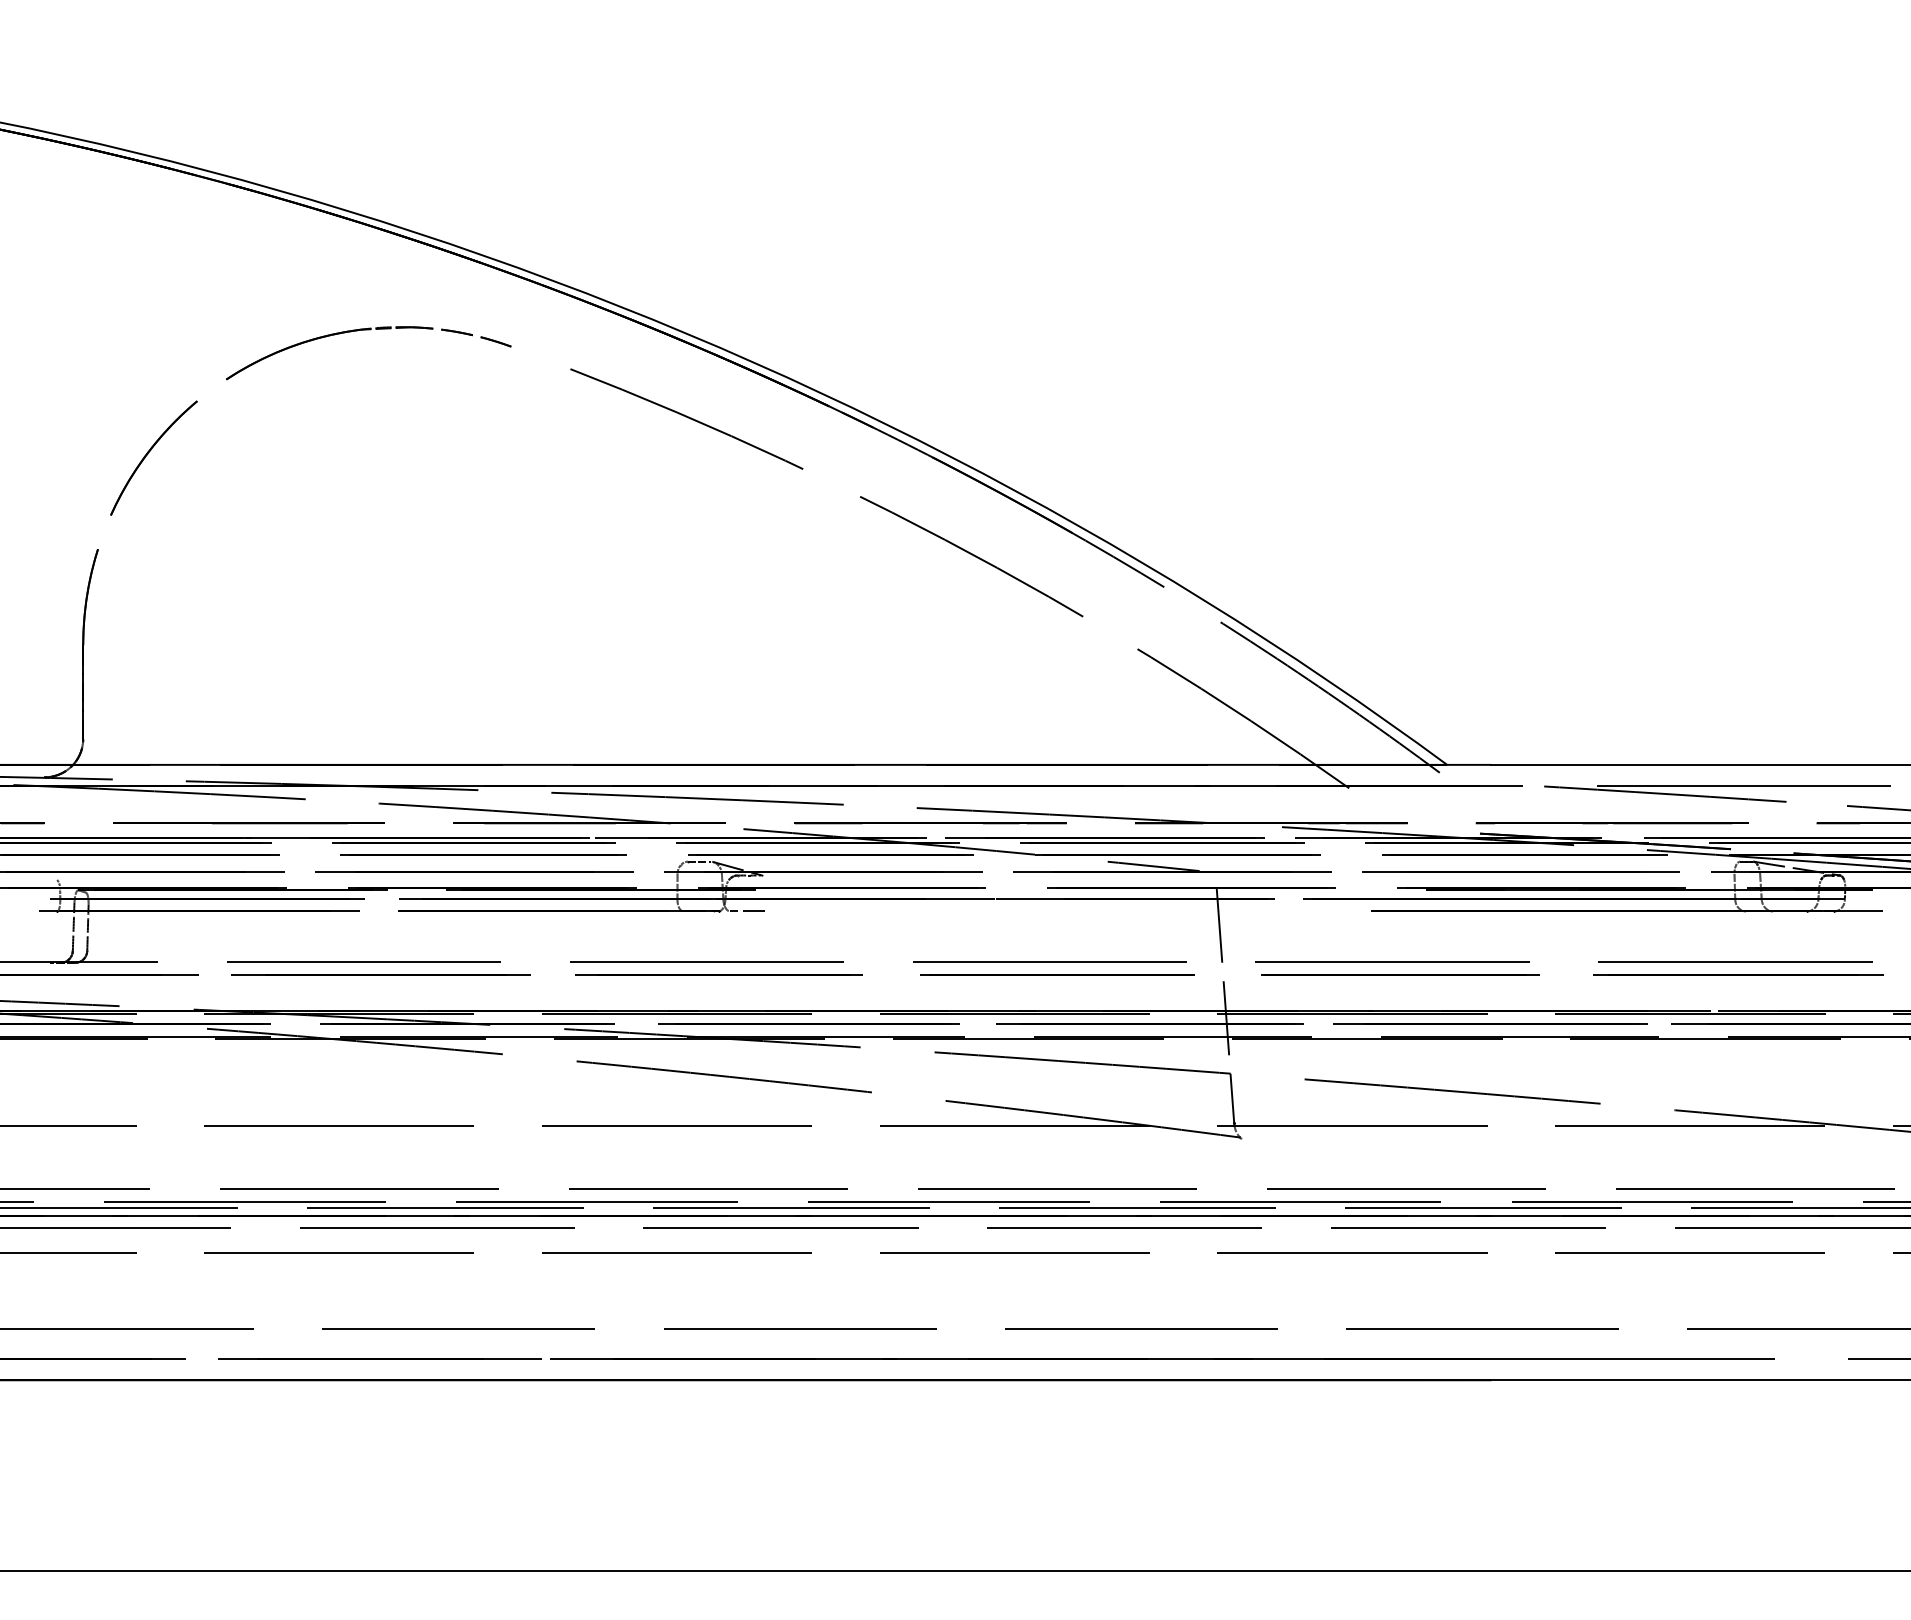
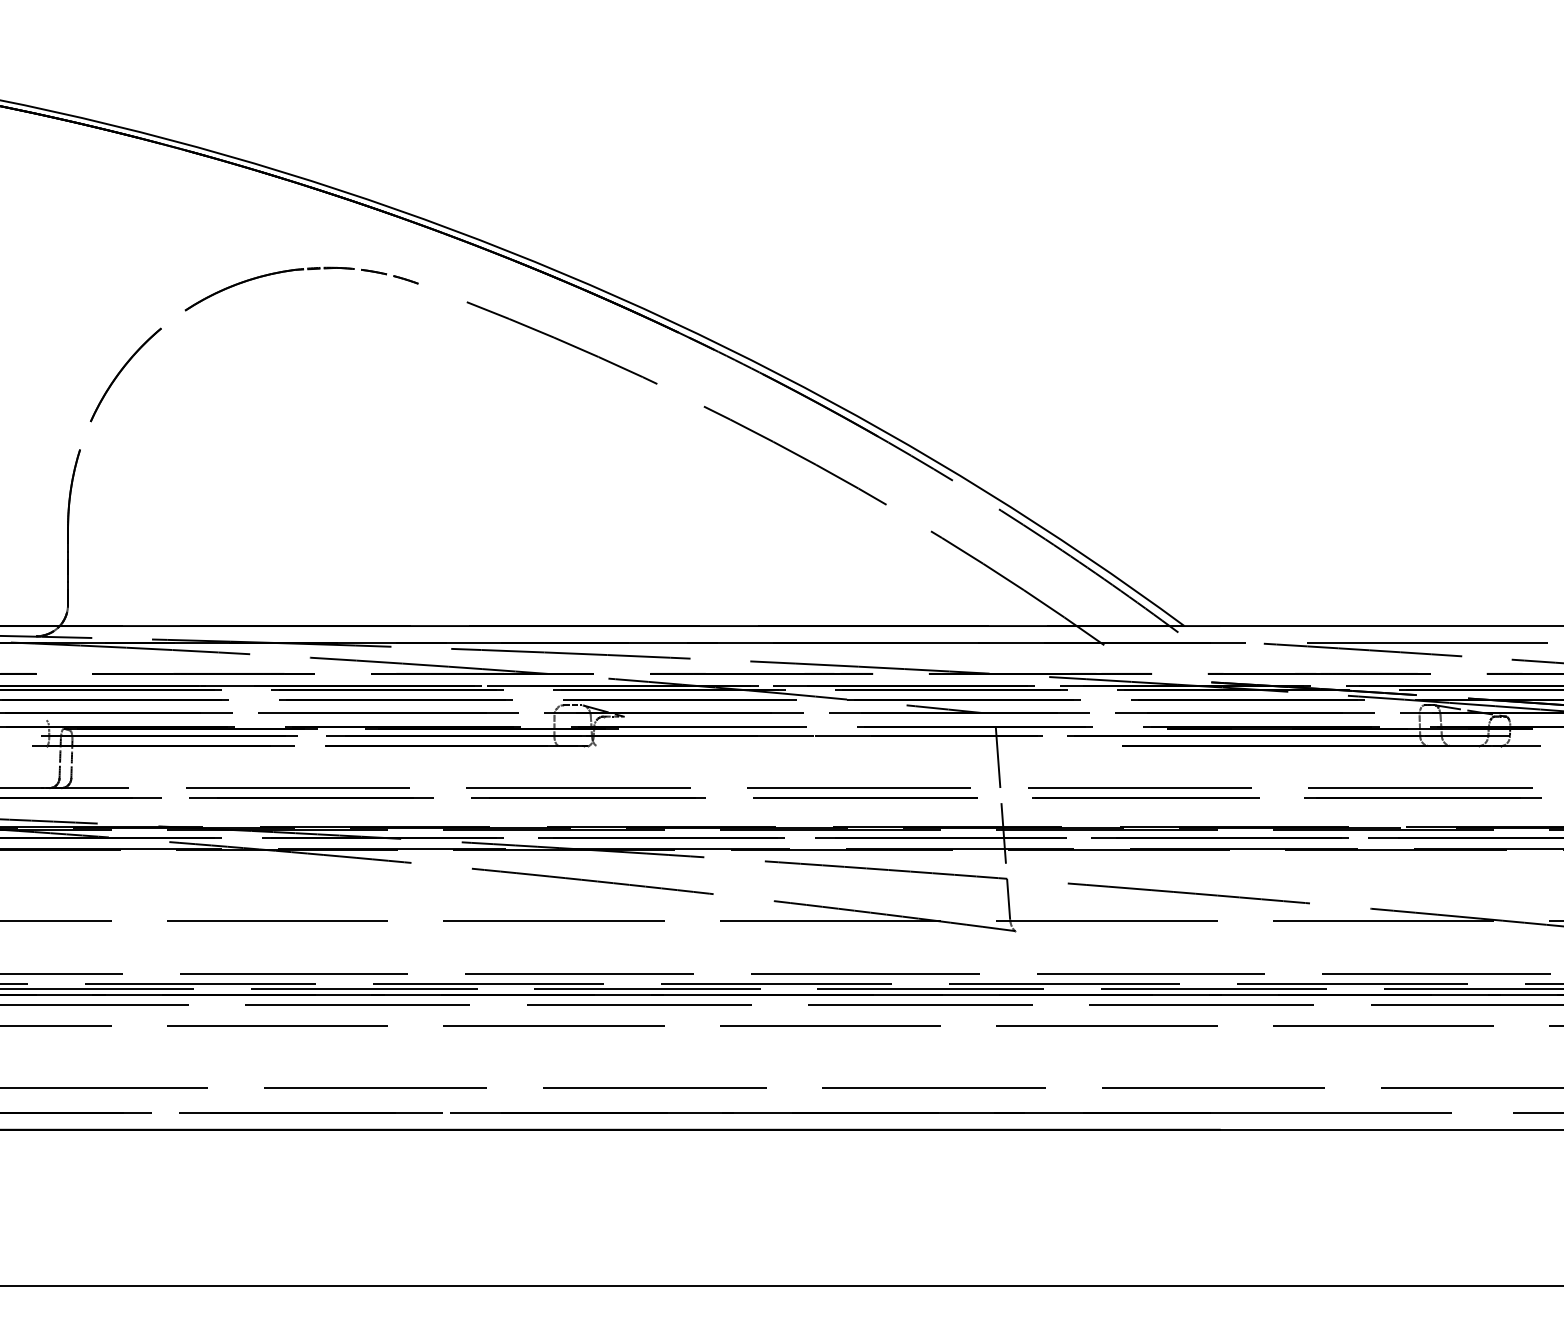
line: (747, 911) -> (611, 746), removed

